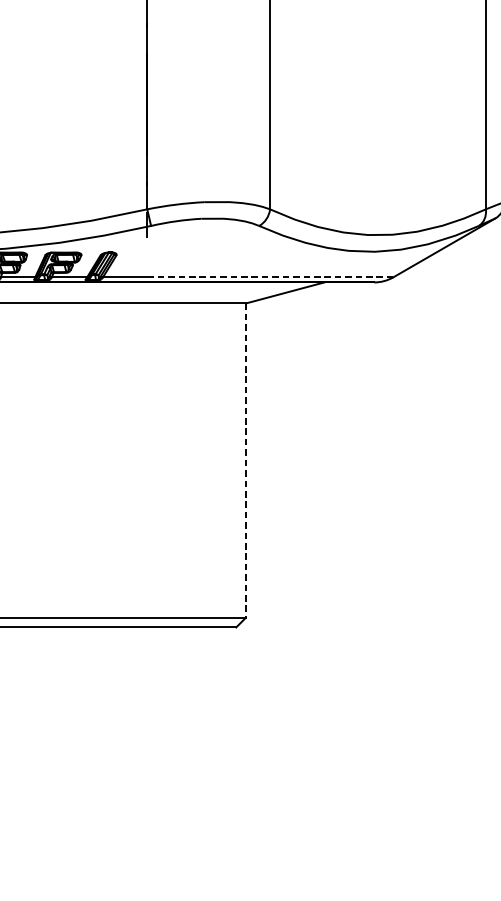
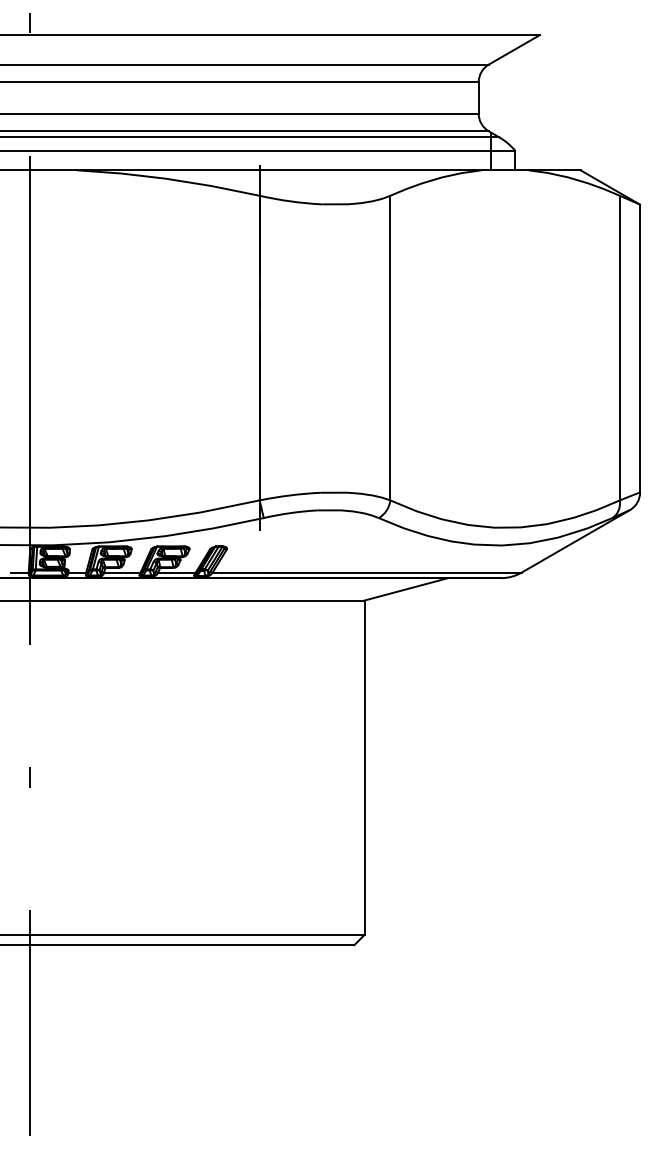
line: (273, 277) -> (393, 572), dashed -> solid
line: (245, 461) -> (364, 768), dashed -> solid

